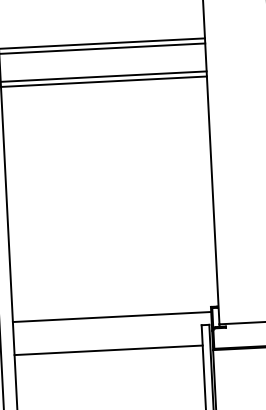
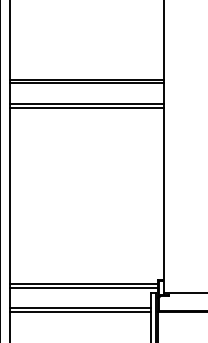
line: (112, 321) -> (84, 287), added
line: (109, 355) -> (80, 312), added

